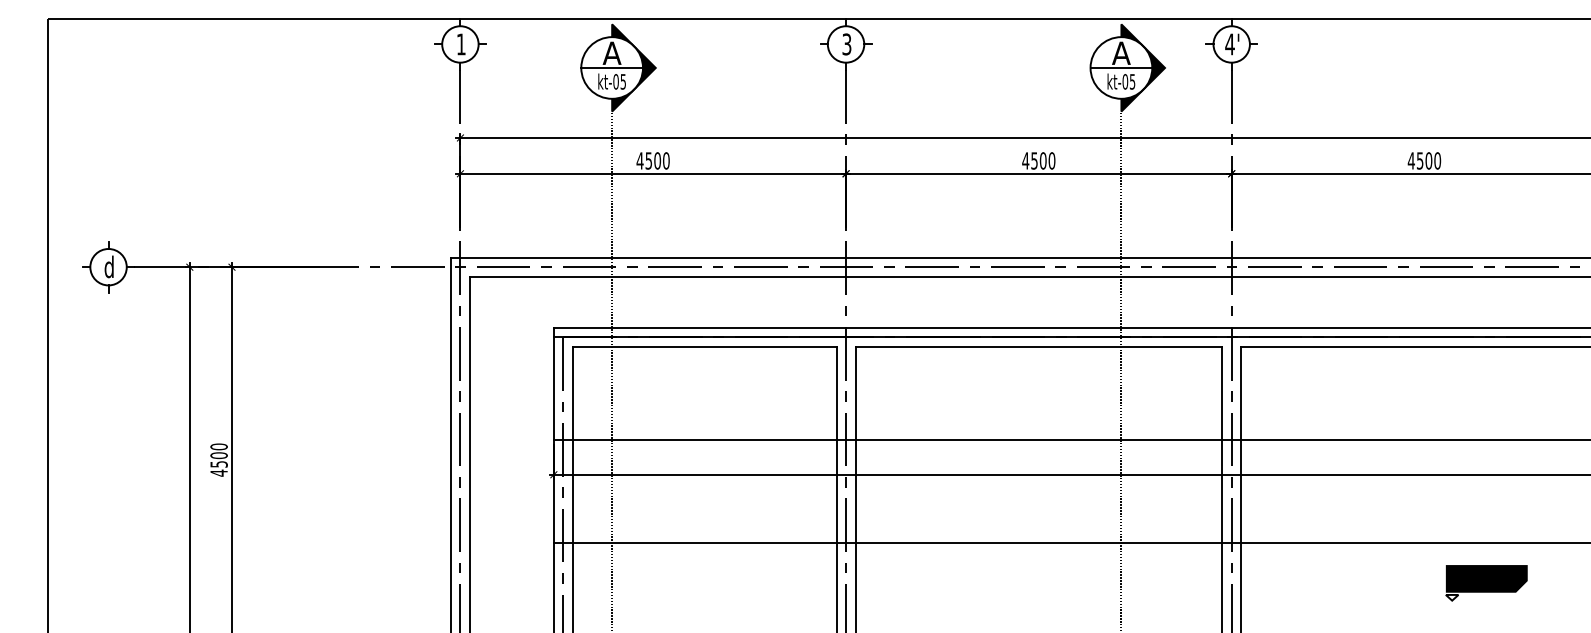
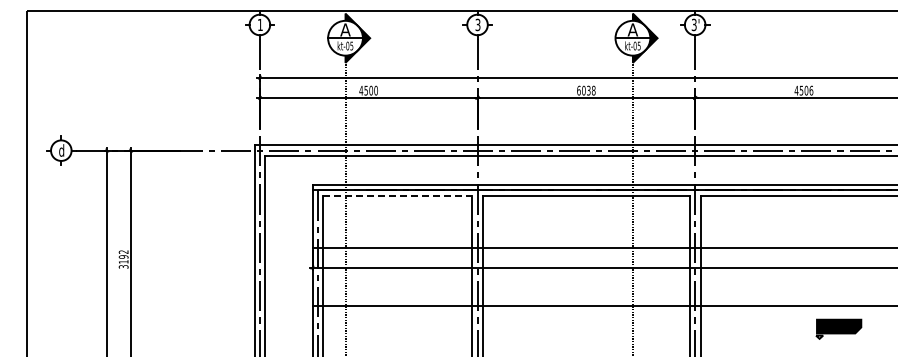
text: (1228, 43) -> (693, 24), 4' -> 3'
text: (1037, 160) -> (585, 90), 4500 -> 6038
text: (1437, 160) -> (811, 90), 4500 -> 4506
line: (706, 346) -> (398, 195), solid -> dashed
text: (218, 460) -> (123, 259), 4500 -> 3192

